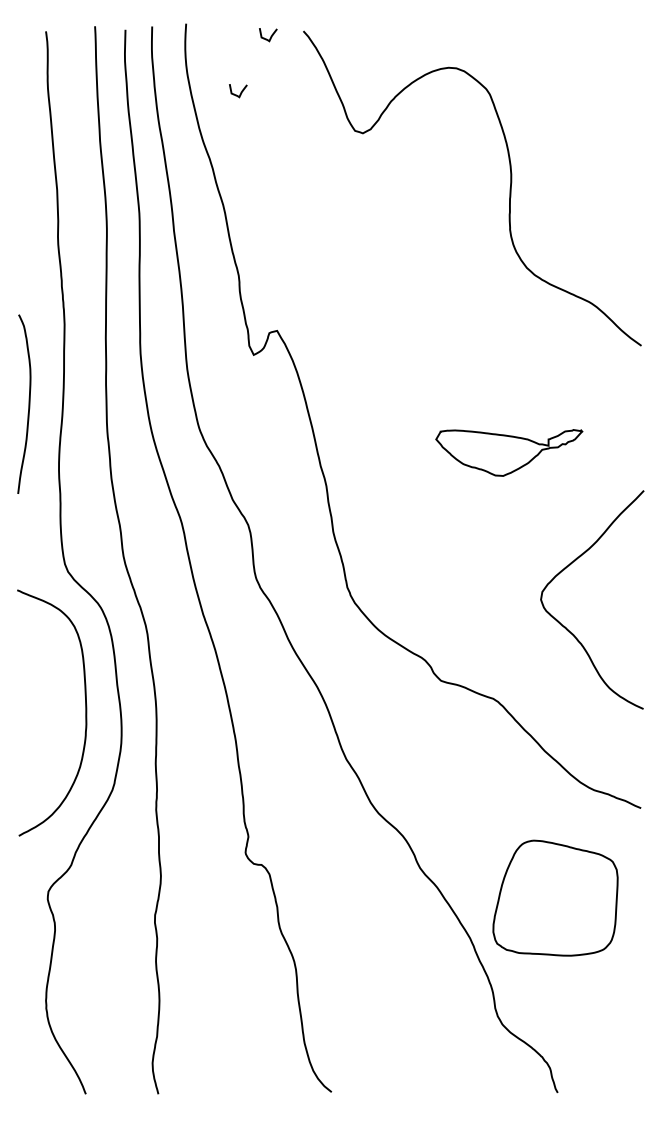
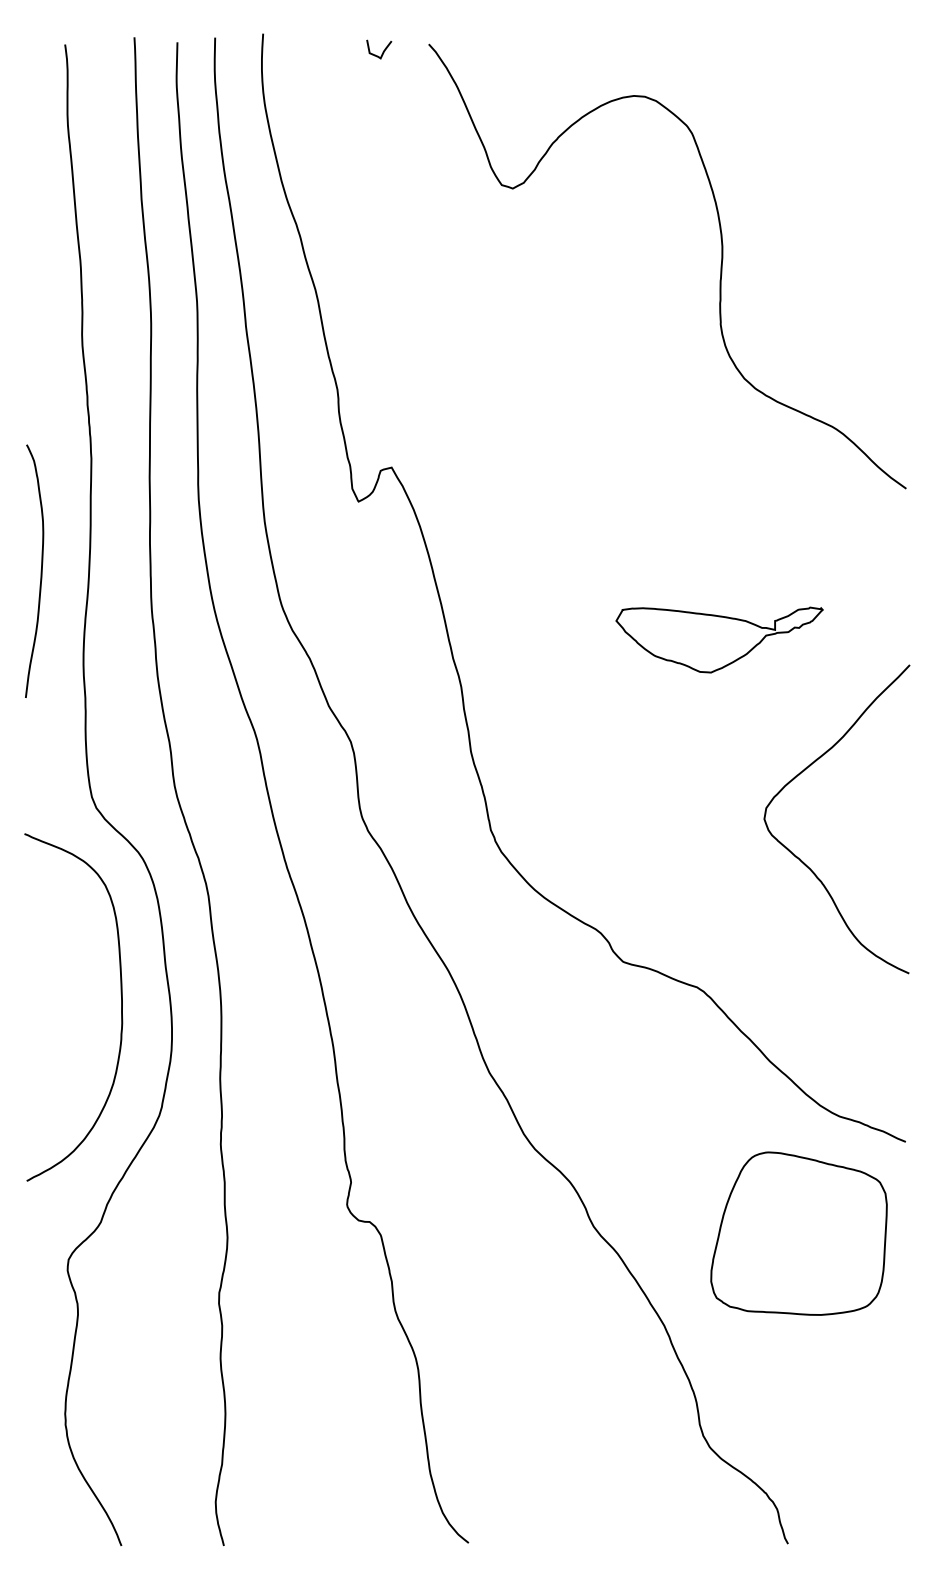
curve: (240, 92) -> (339, 130), removed
curve: (565, 626) -> (798, 856), moved
part: (555, 897) -> (798, 1232), moved

